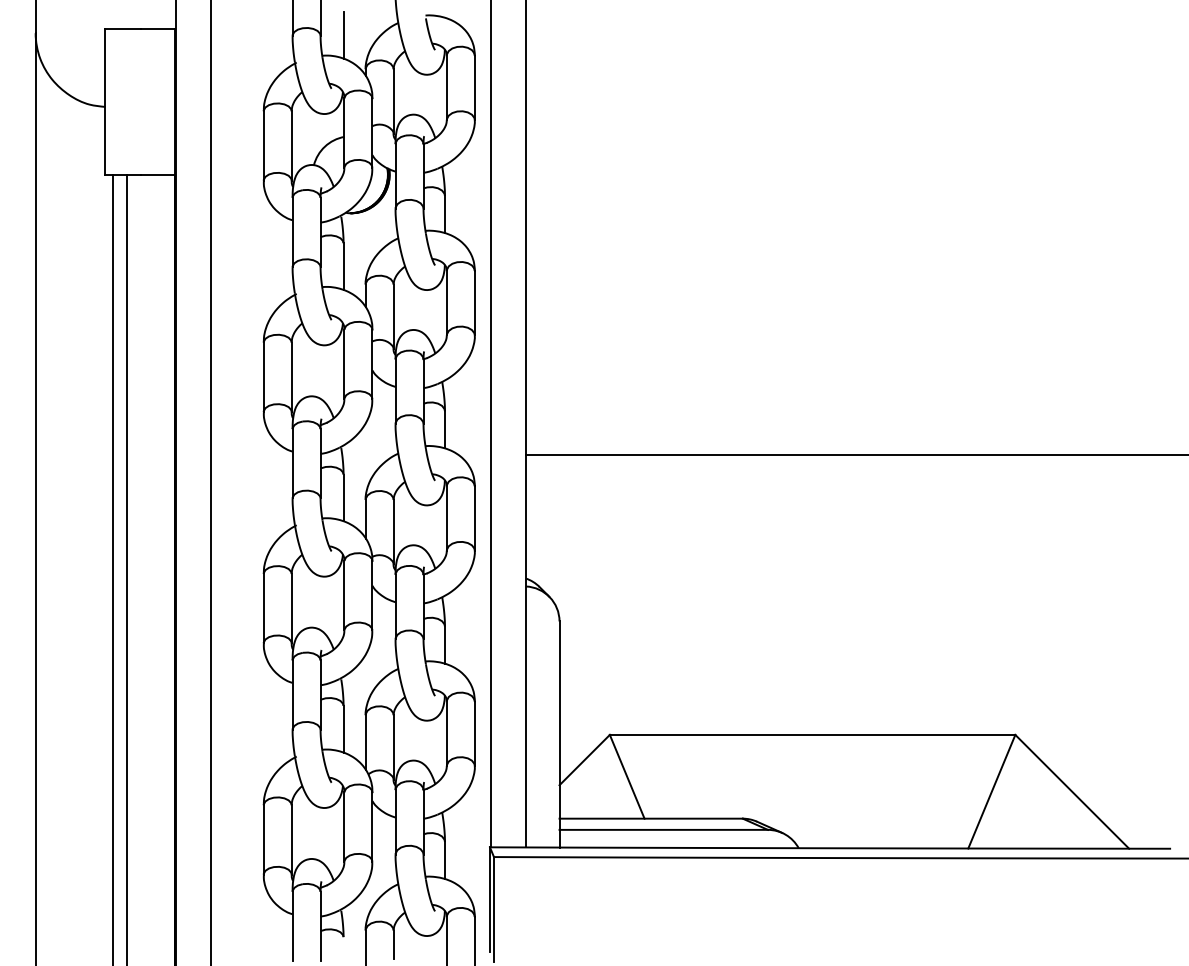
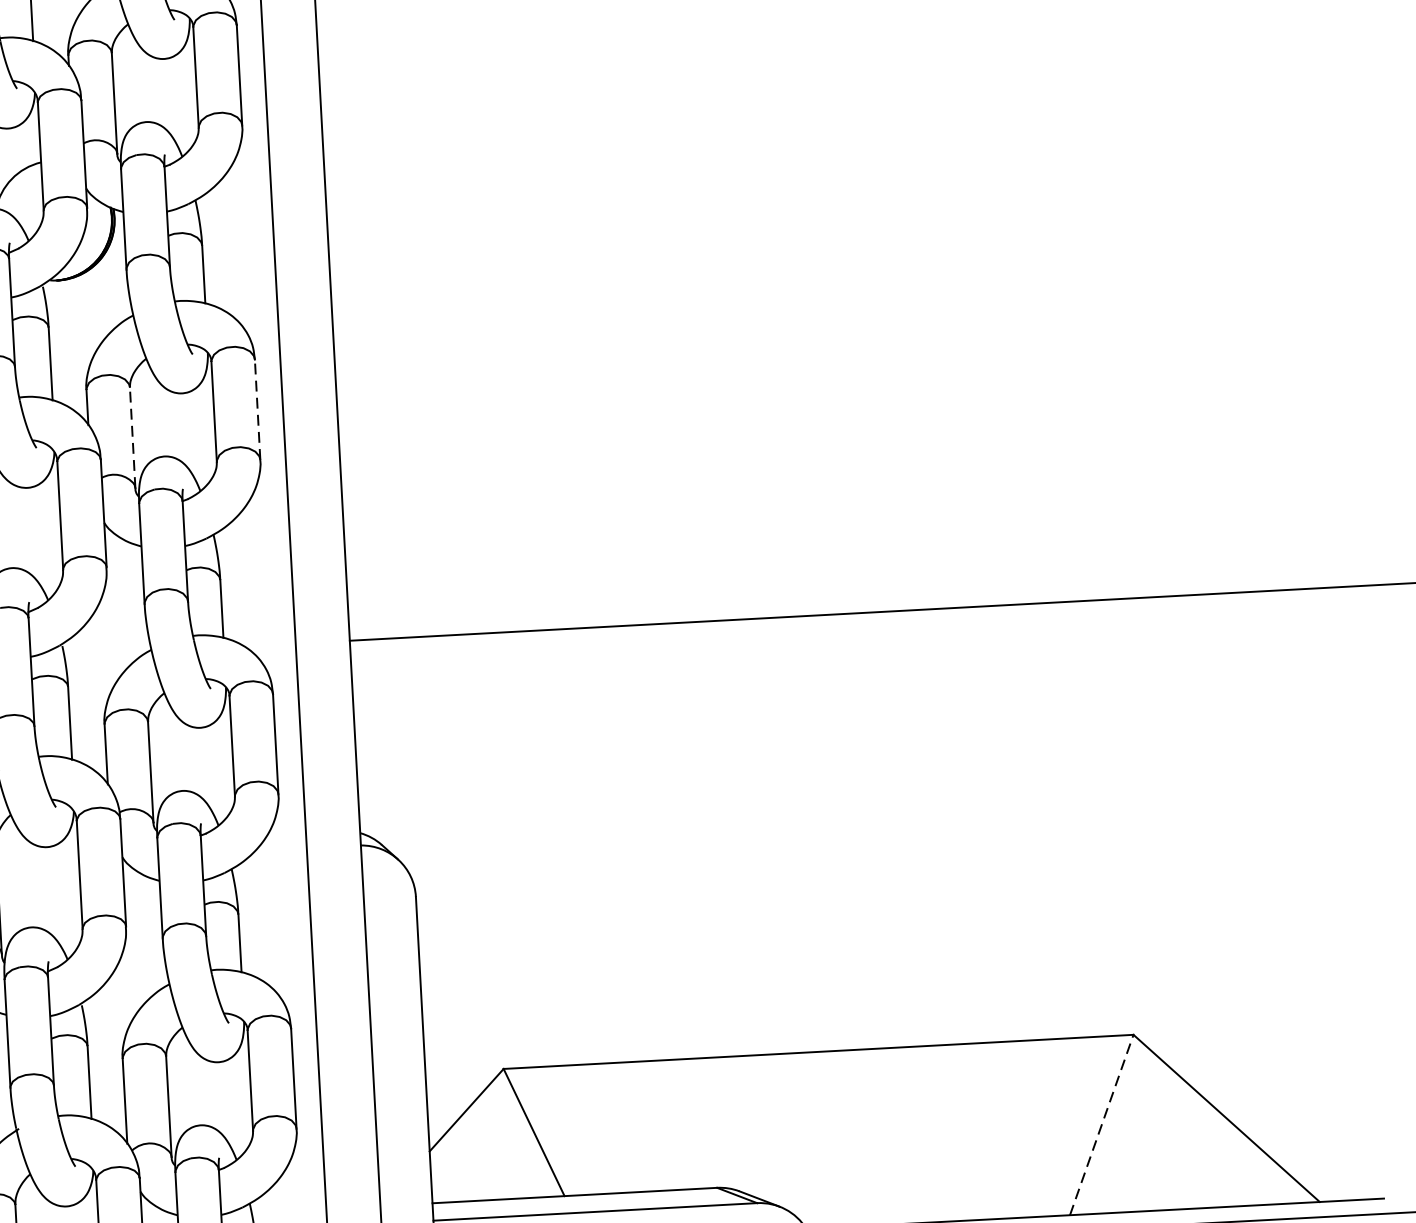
line: (474, 302) -> (257, 408), solid -> dashed
line: (393, 316) -> (132, 437), solid -> dashed
line: (992, 791) -> (1102, 1124), solid -> dashed

